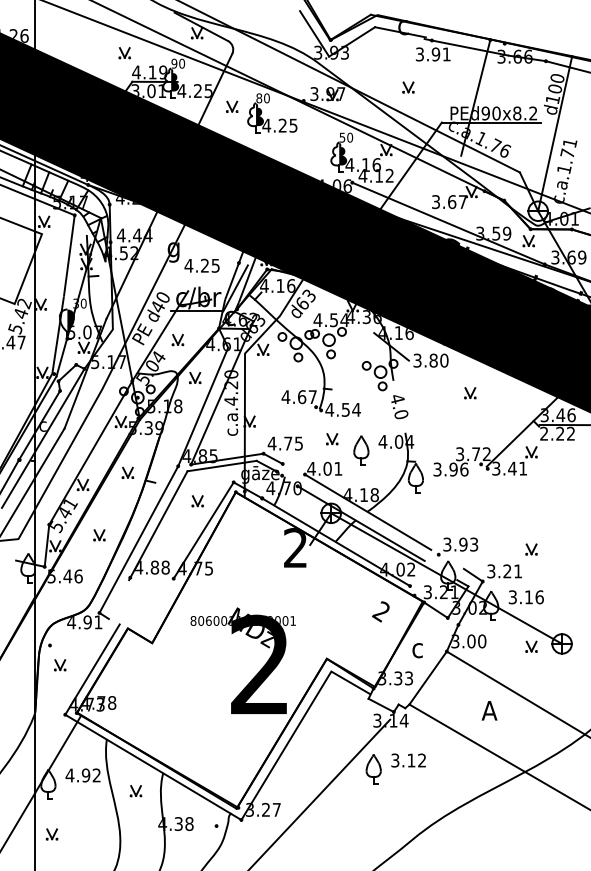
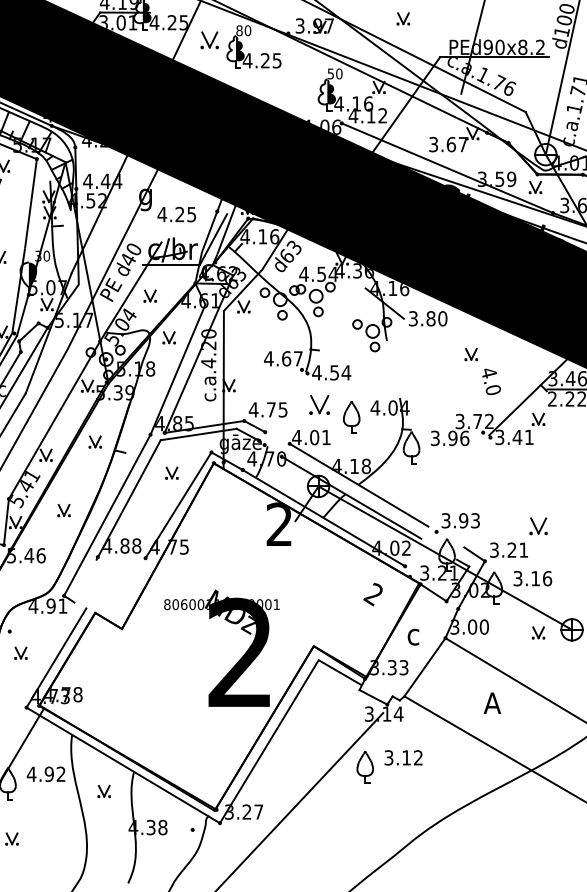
part: (232, 106) -> (210, 39), size x1.4
text: (399, 407) -> (491, 382), moved
part: (332, 439) -> (319, 405), size x1.6
part: (531, 549) -> (538, 526), size x1.4

